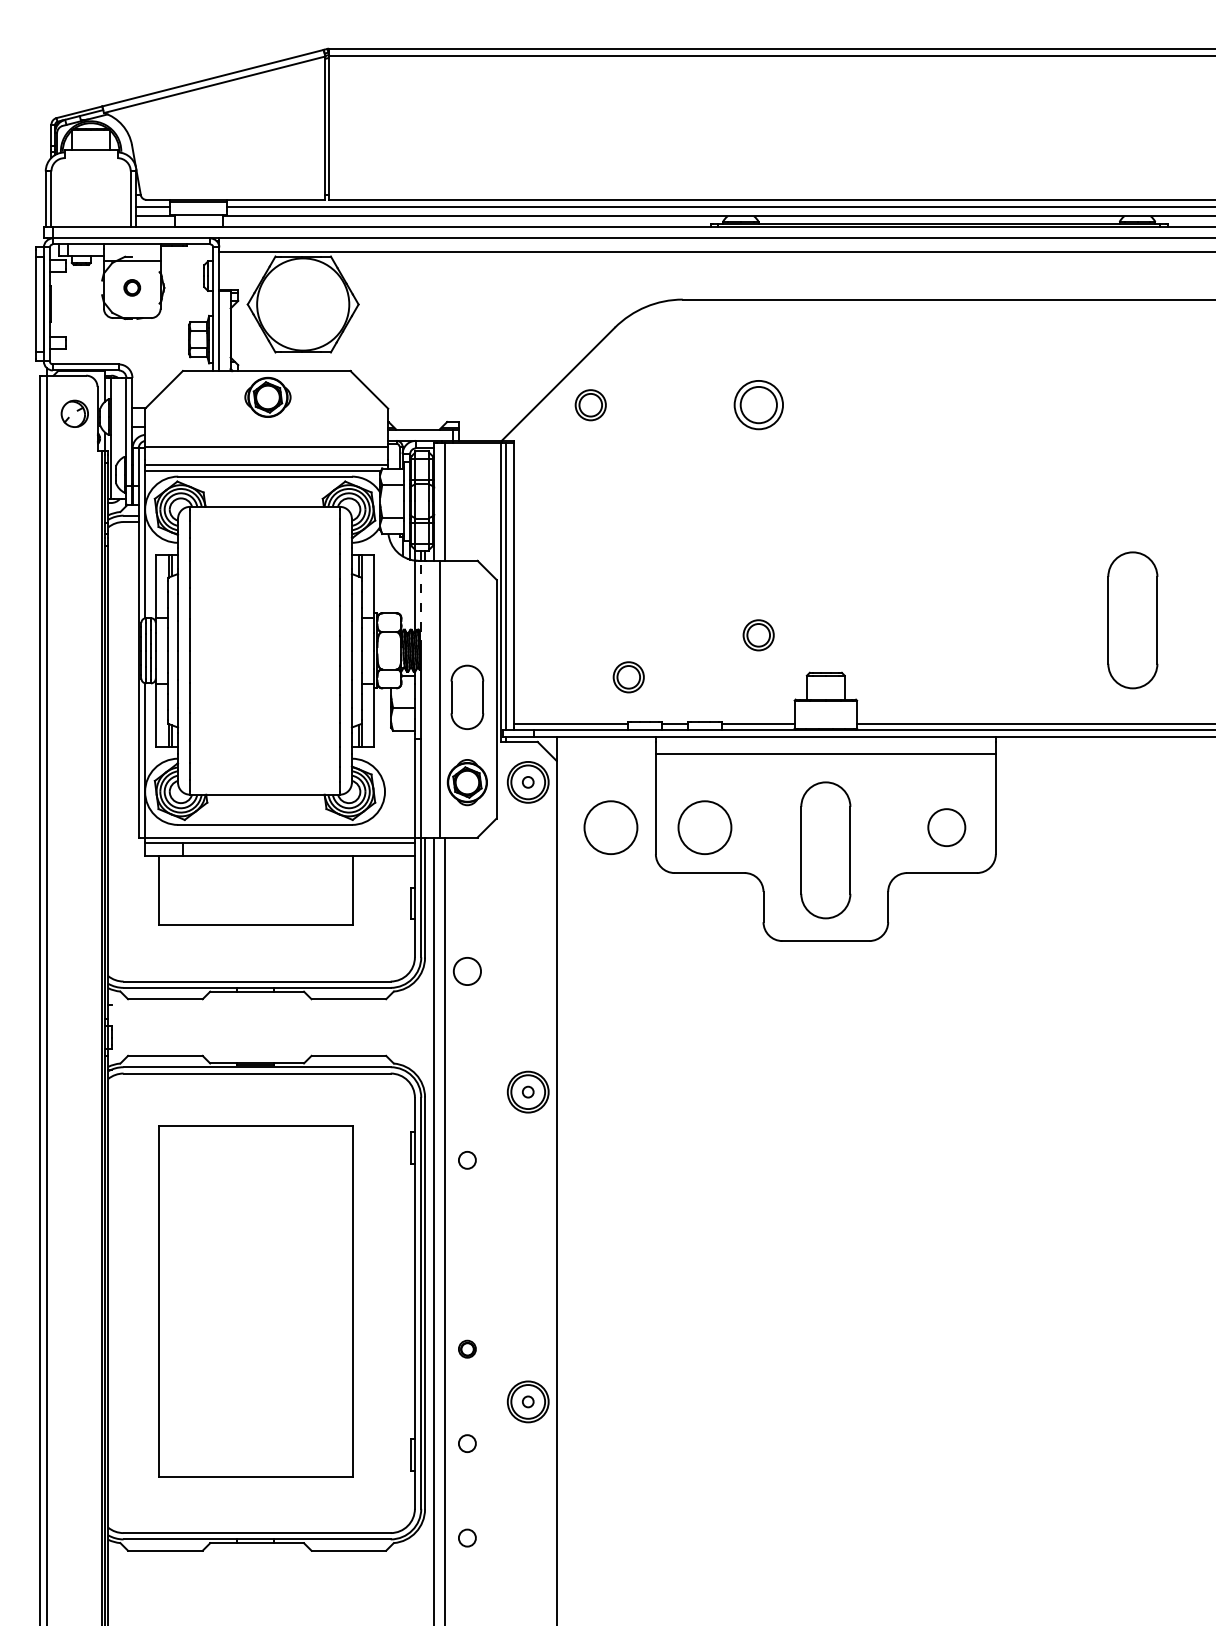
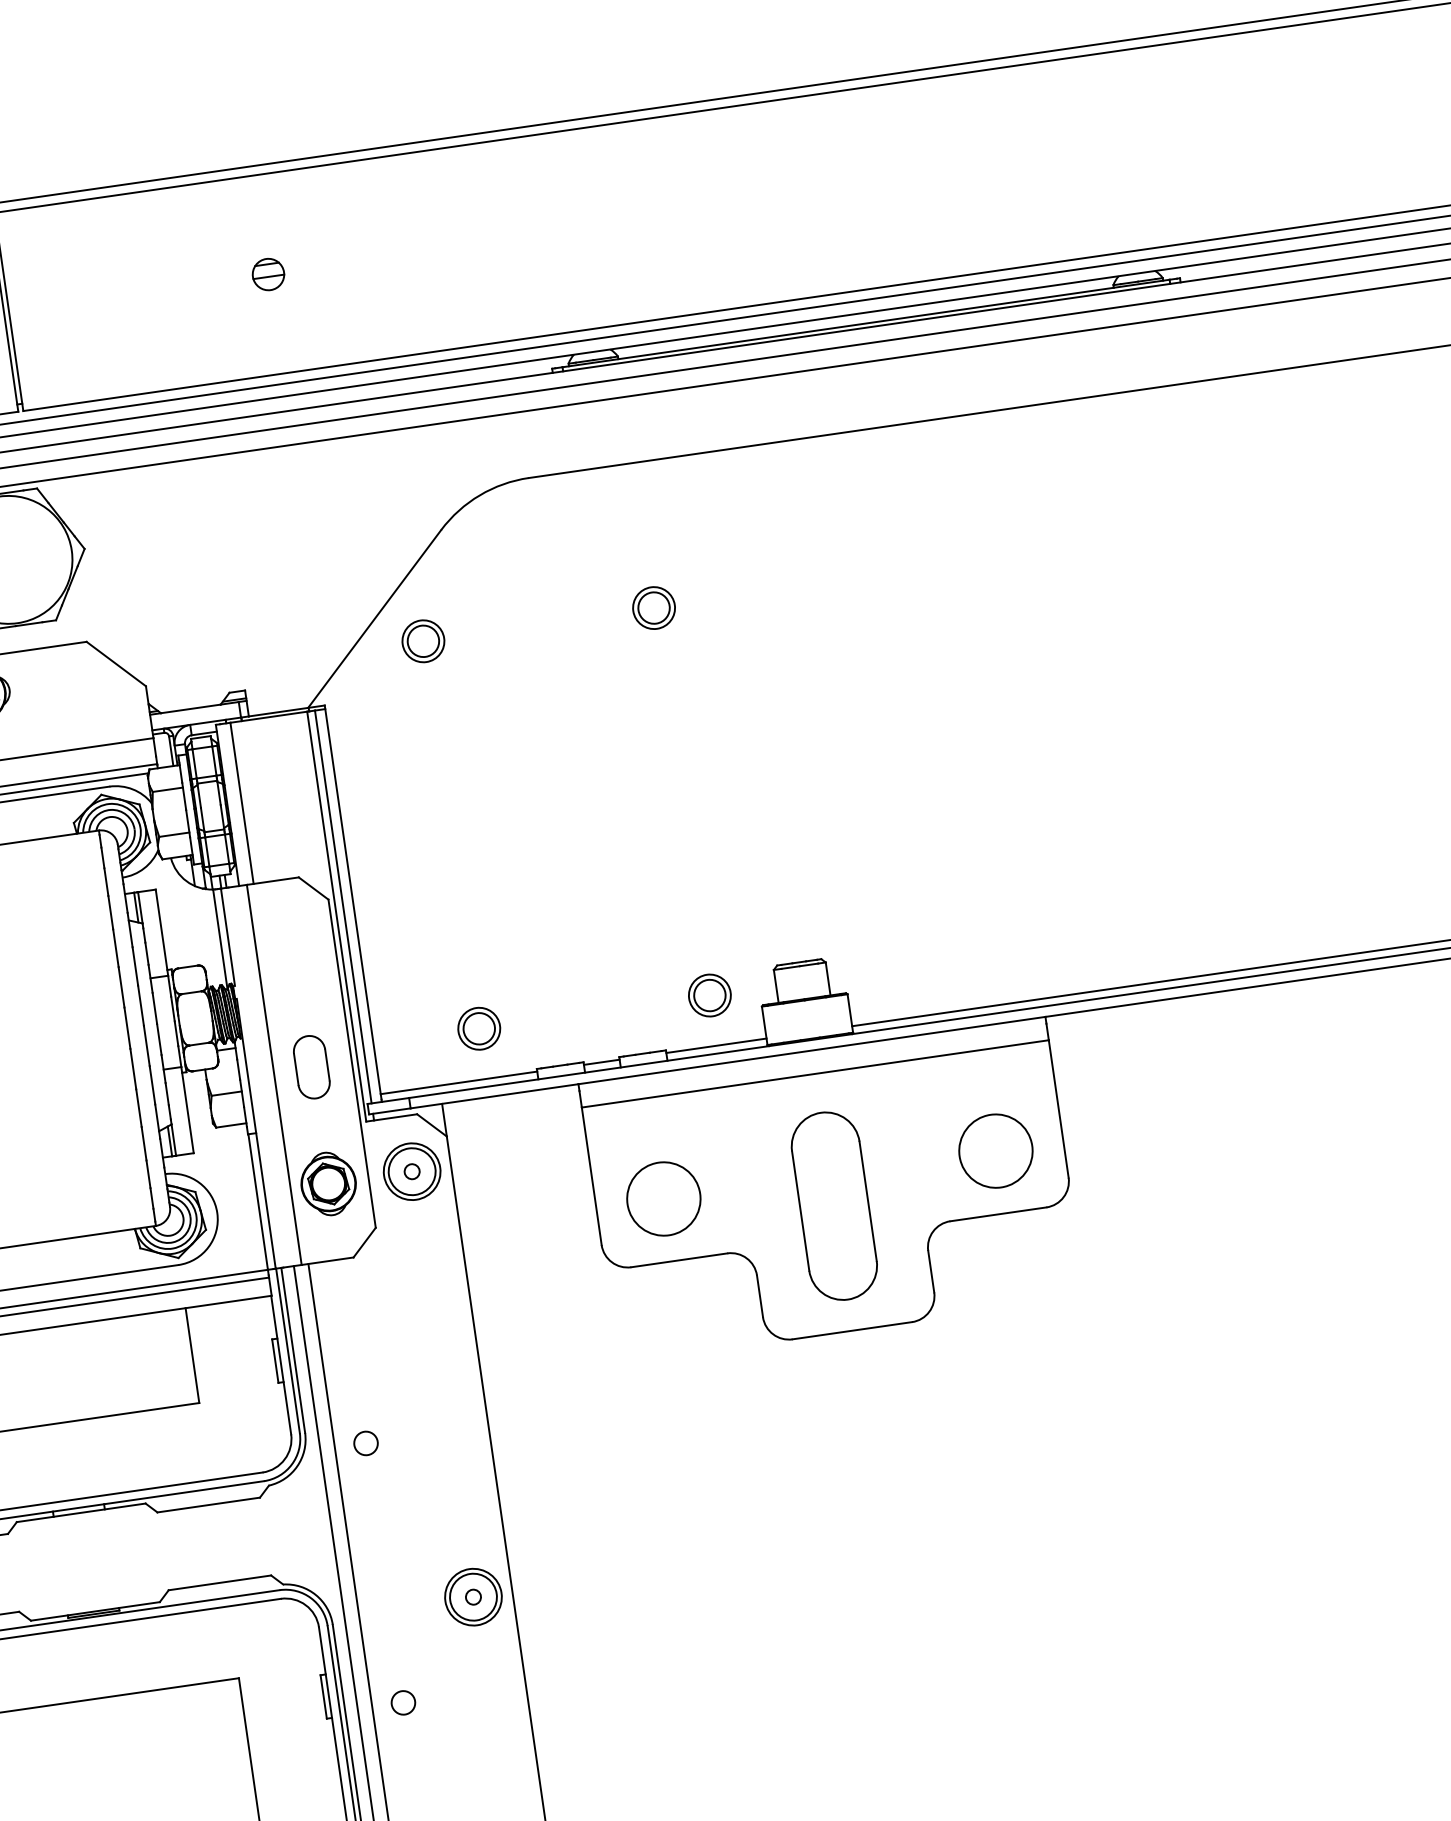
part: (517, 127) -> (267, 274), added
part: (758, 405) -> (653, 608), size x0.62
line: (420, 595) -> (227, 936), dashed -> solid
part: (1132, 620) -> (1210, 829), removed
part: (758, 635) -> (709, 995), moved
part: (628, 677) -> (478, 1029), moved
part: (467, 697) -> (311, 1067), size x0.71
circle: (610, 827) -> (534, 1217), removed
circle: (946, 827) -> (995, 1150), size x1.43
circle: (466, 970) -> (364, 1442), size x0.62

